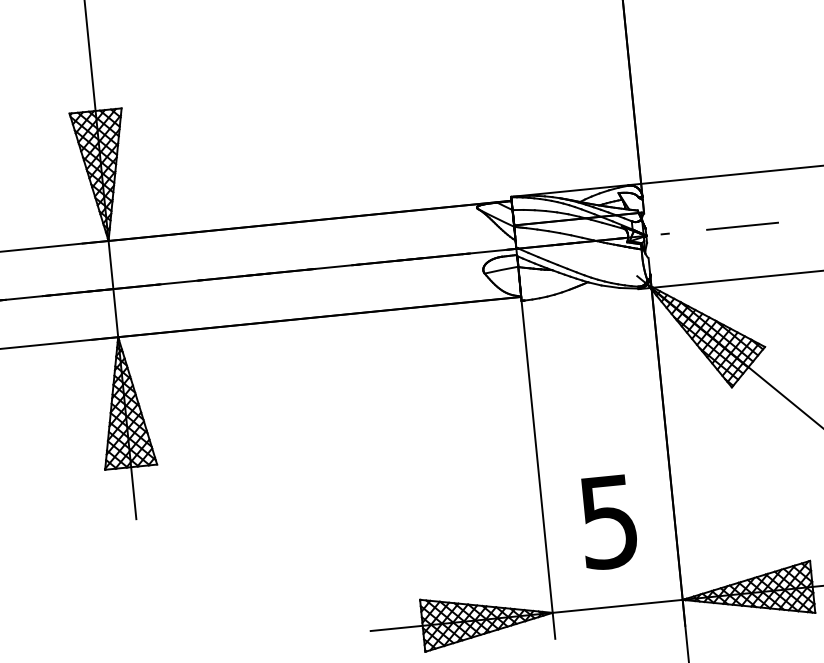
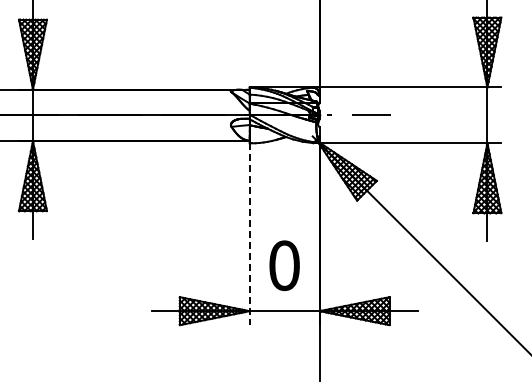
line: (538, 470) -> (249, 234), solid -> dashed
text: (608, 521) -> (284, 265), 5 -> 0

